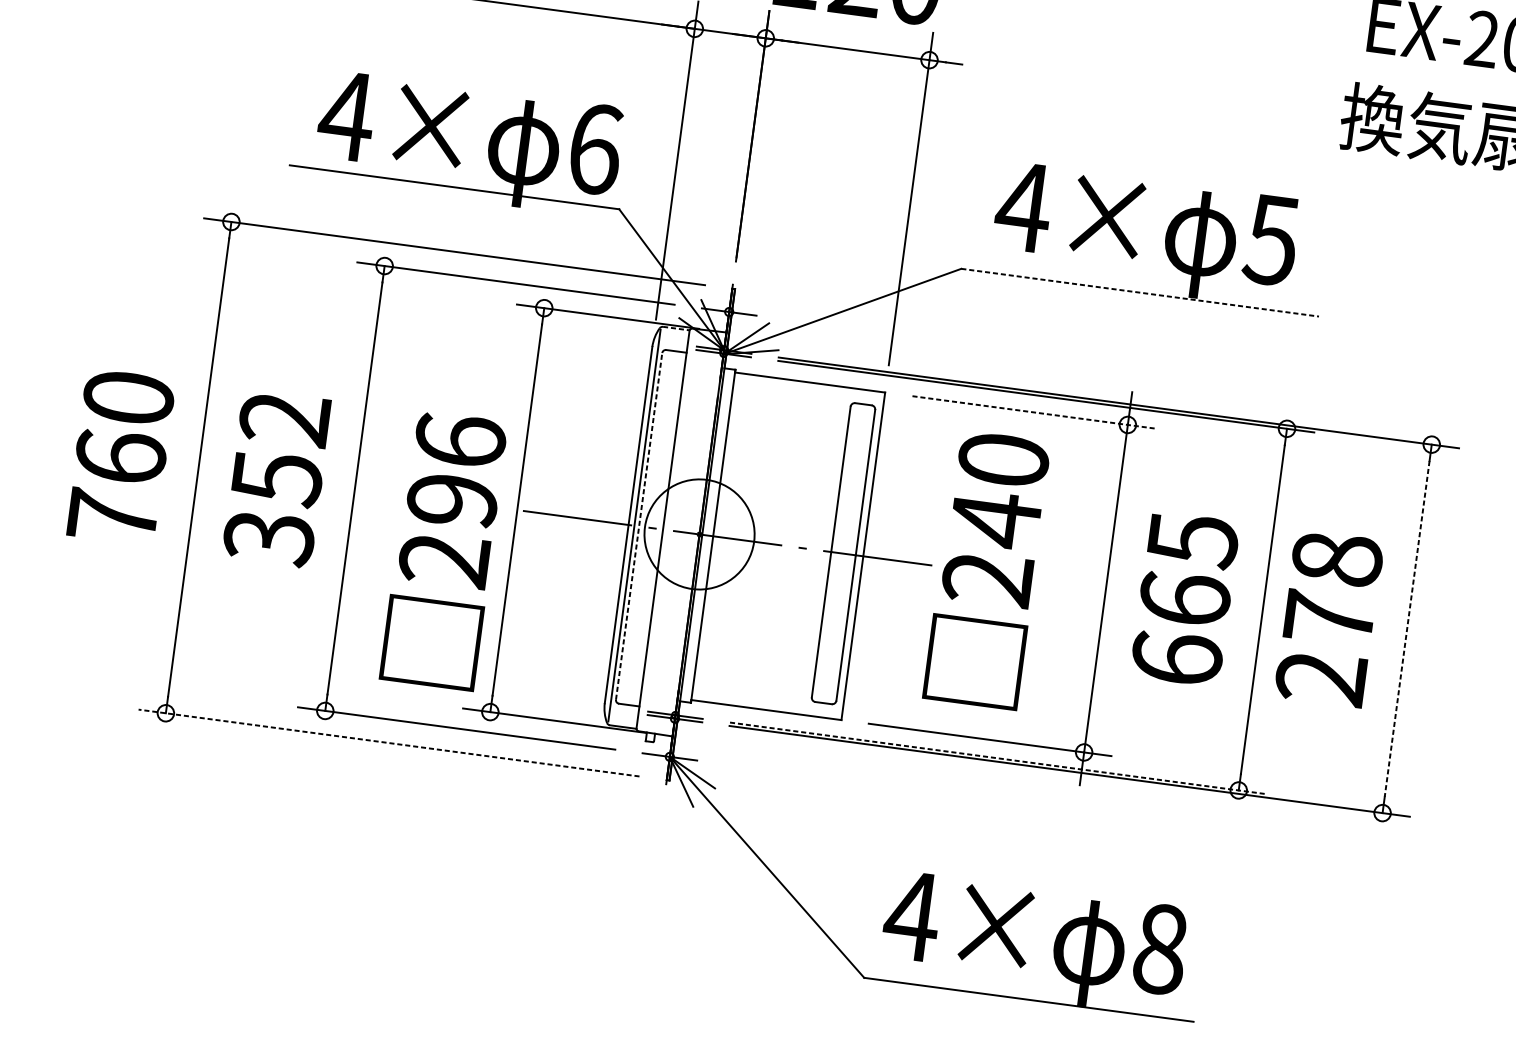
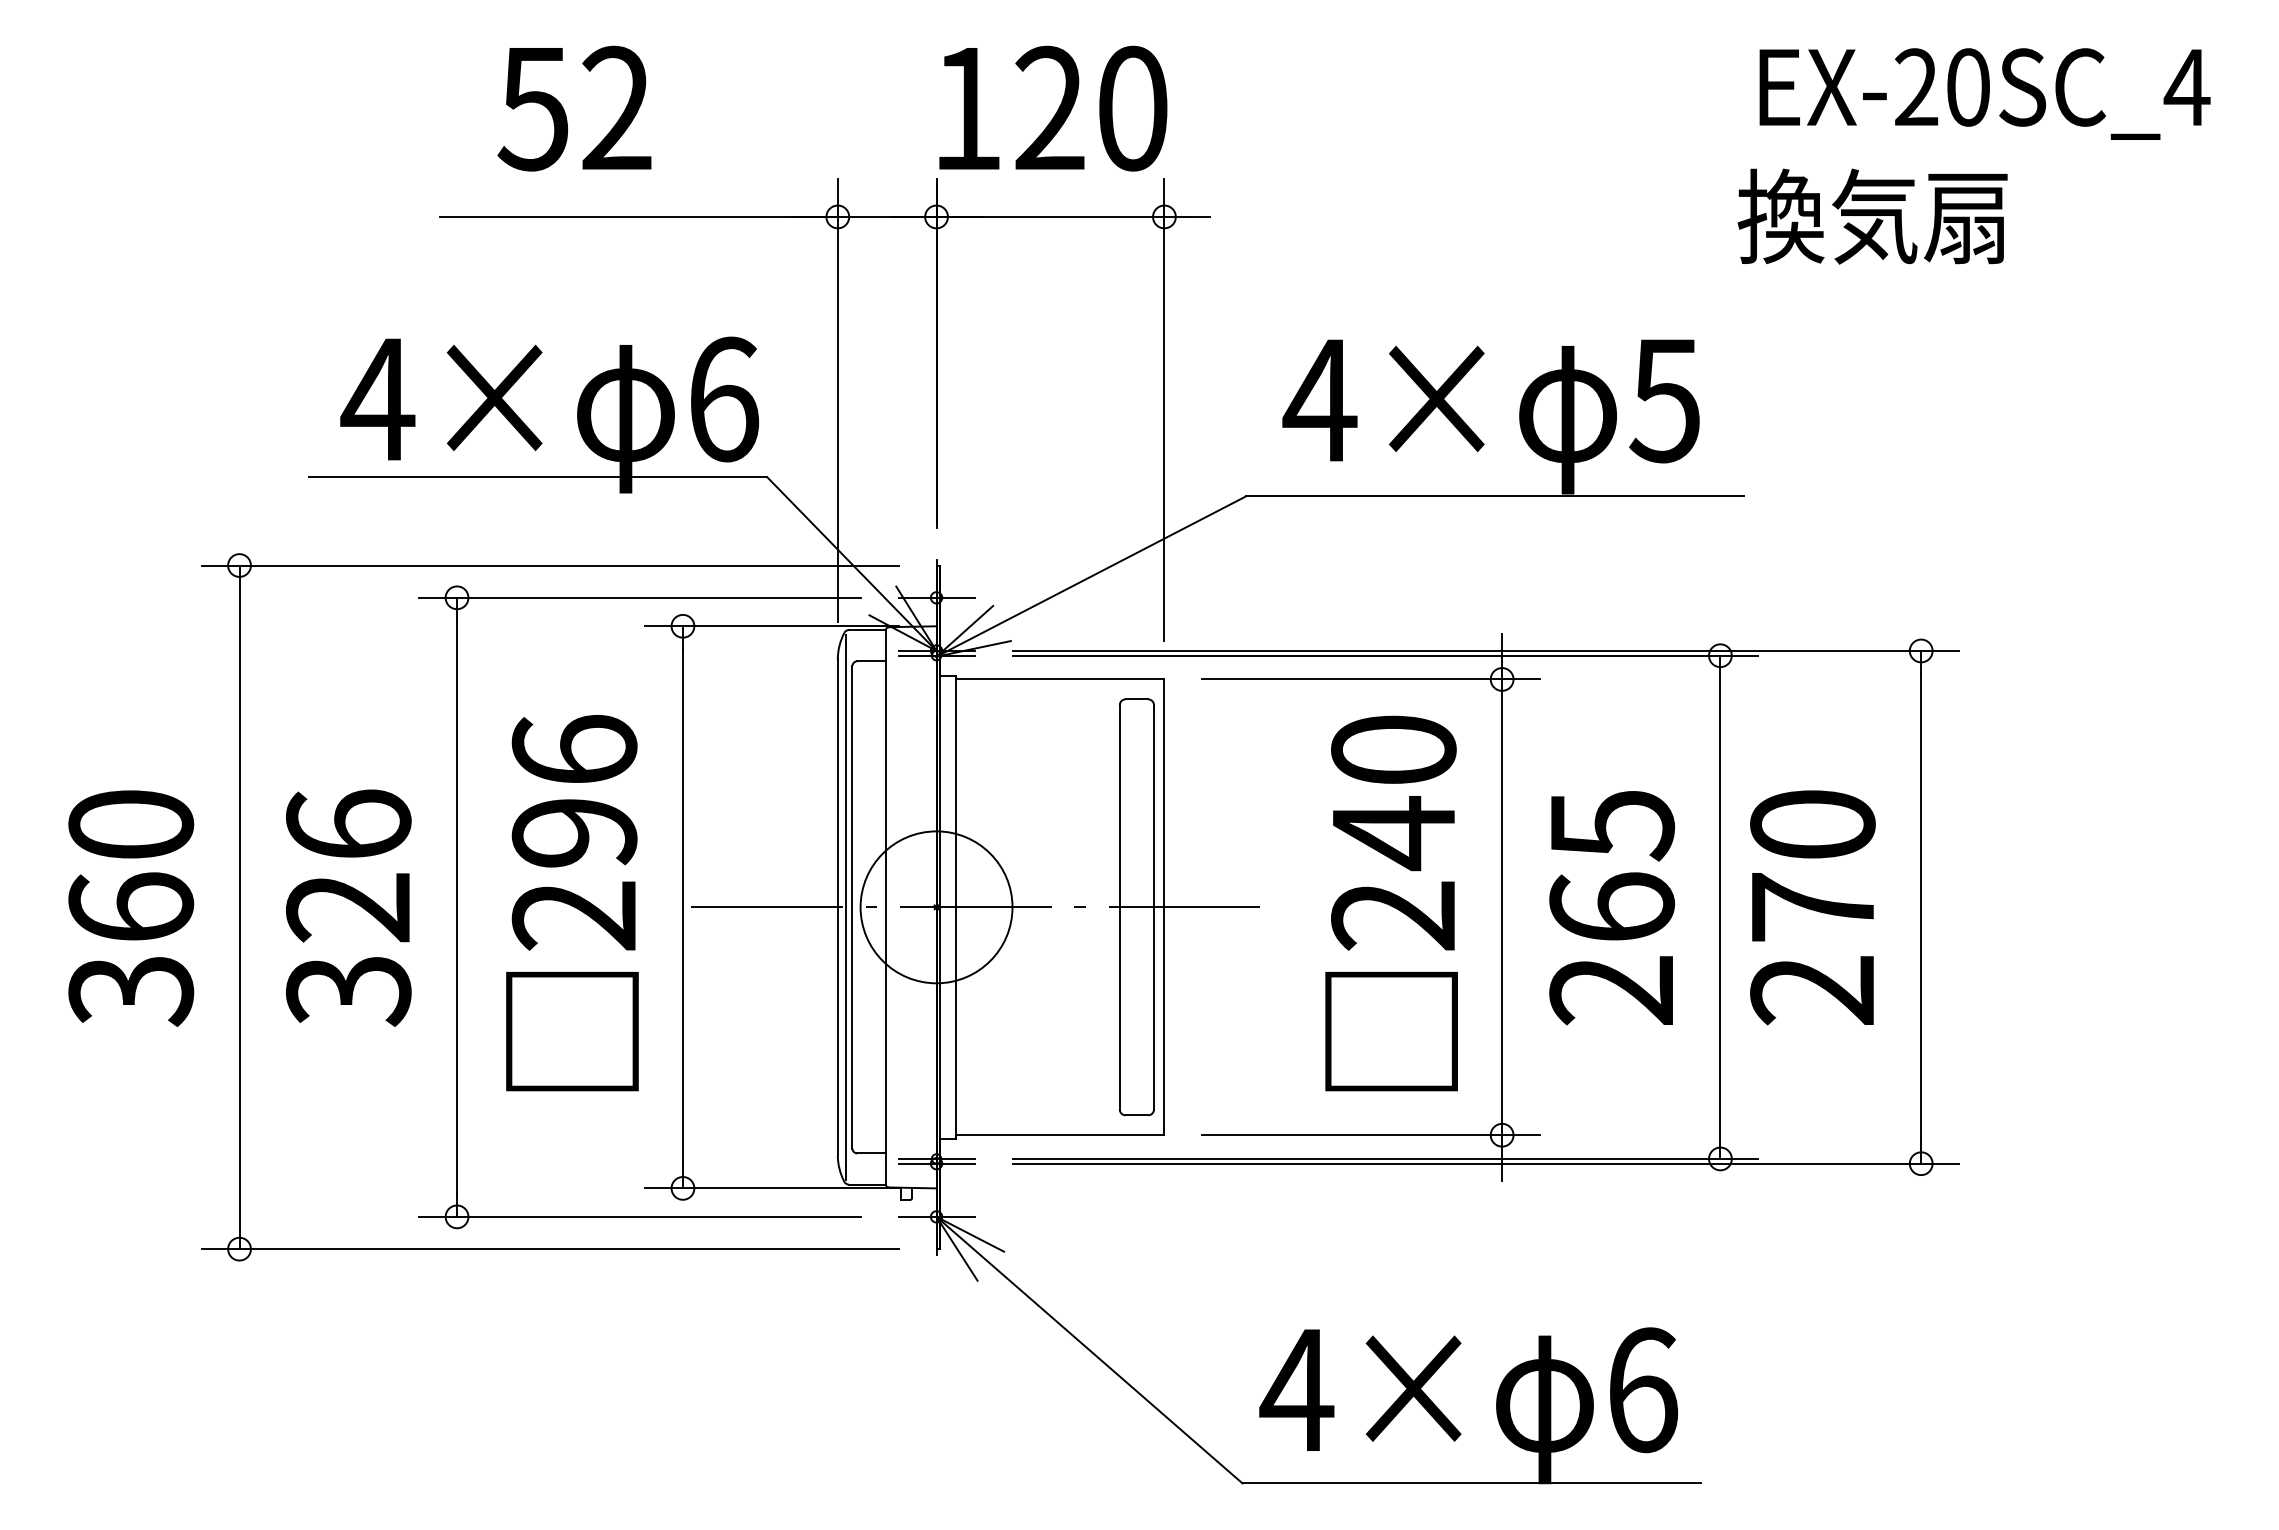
line: (1139, 292) -> (1494, 496), dashed -> solid
line: (676, 328) -> (867, 630), dashed -> solid
line: (1033, 412) -> (1371, 679), dashed -> solid
text: (280, 448) -> (348, 866), 352 -> 326
text: (113, 517) -> (131, 990), 760 -> 360
line: (639, 525) -> (852, 906), dashed -> solid
text: (444, 550) -> (572, 903), moved
text: (1336, 558) -> (1812, 824), 278 -> 270
text: (987, 570) -> (1391, 903), moved
line: (1407, 629) -> (1921, 907), dashed -> solid
text: (1177, 659) -> (1612, 990), 665 -> 265
line: (389, 743) -> (550, 1249), dashed -> solid
line: (998, 758) -> (1385, 1158), dashed -> solid
text: (1161, 949) -> (1643, 1390), 8 -> 6

